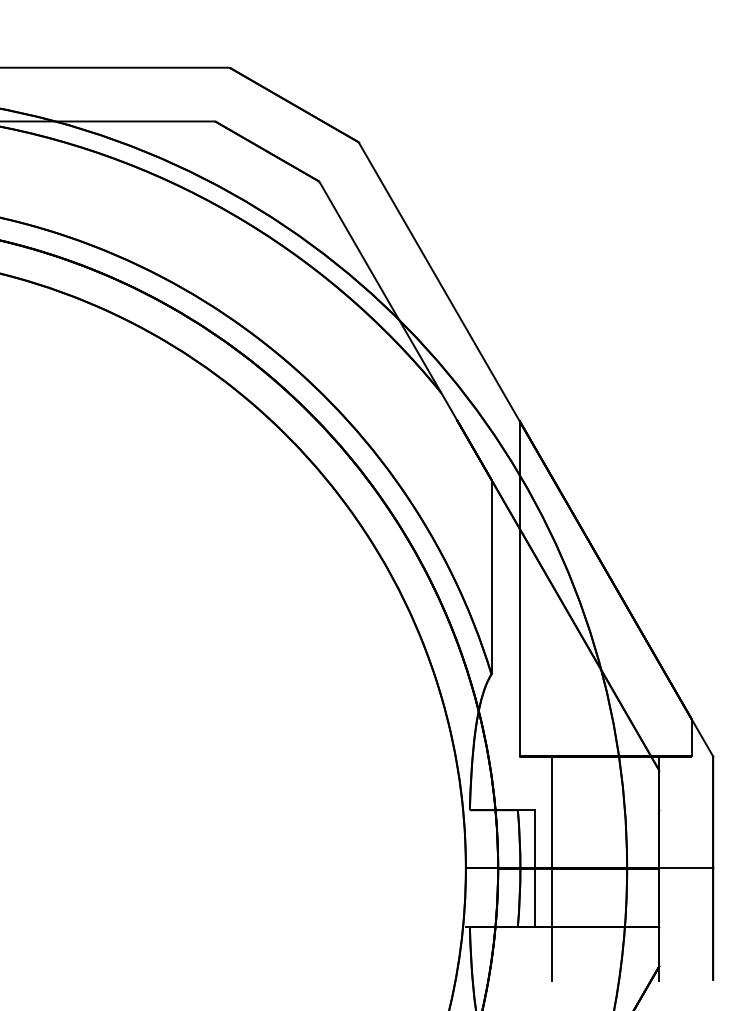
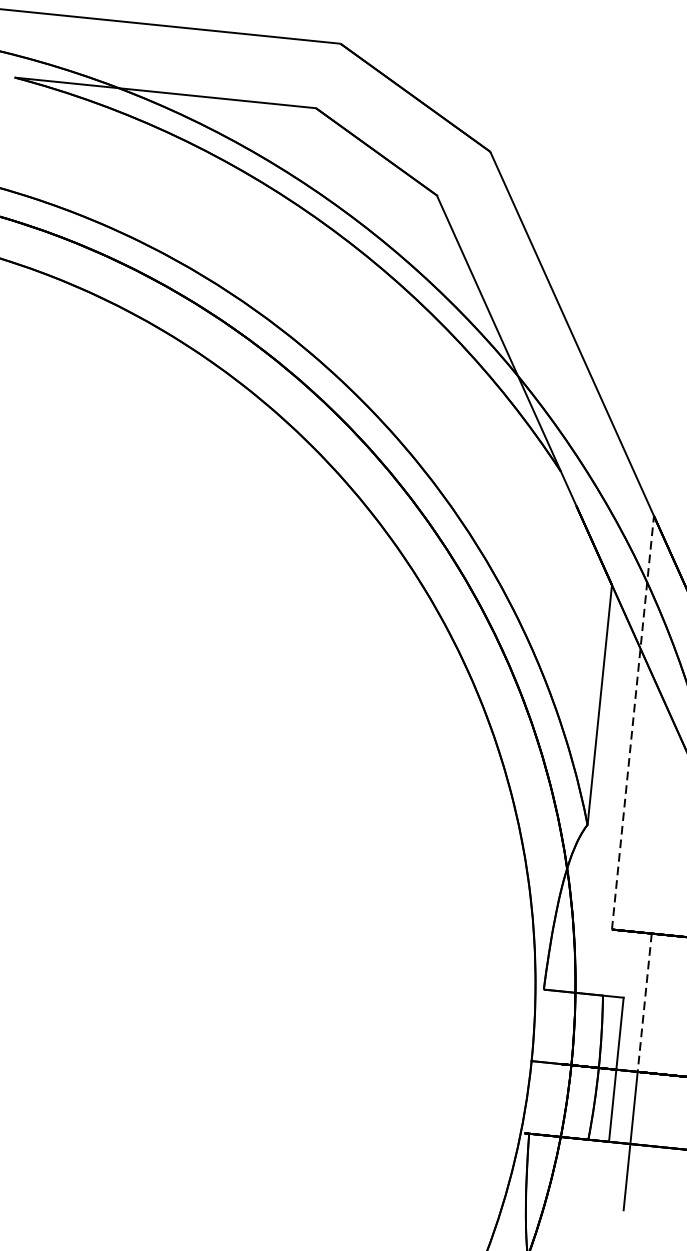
line: (519, 588) -> (632, 722), solid -> dashed
line: (551, 812) -> (644, 1002), solid -> dashed

